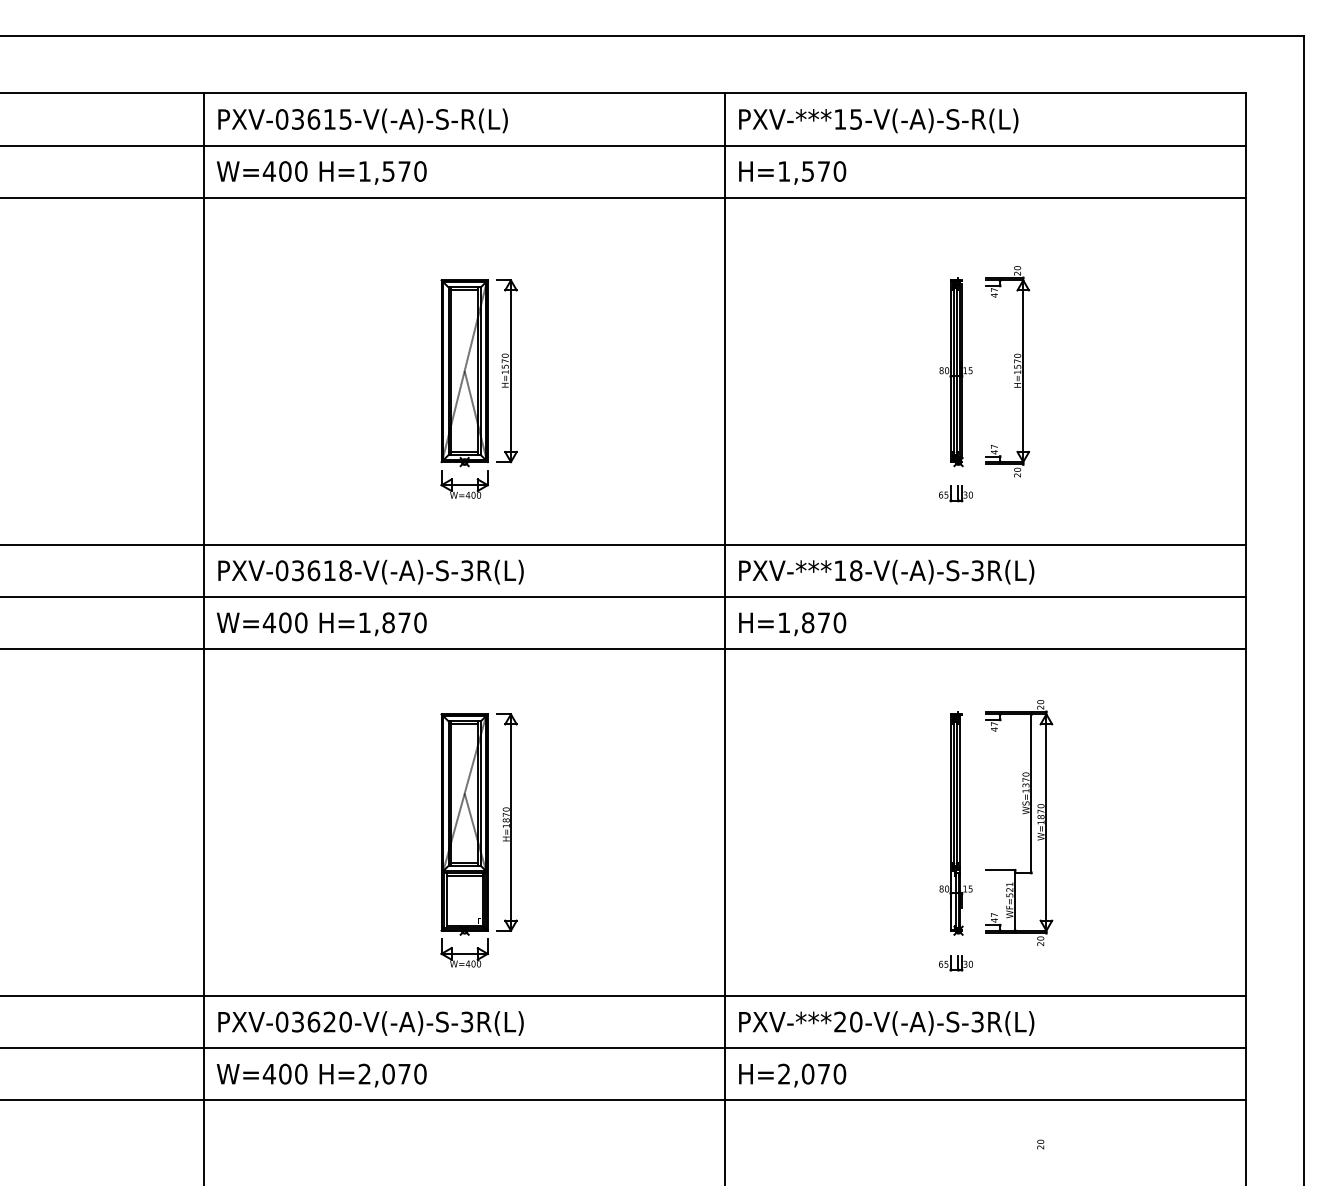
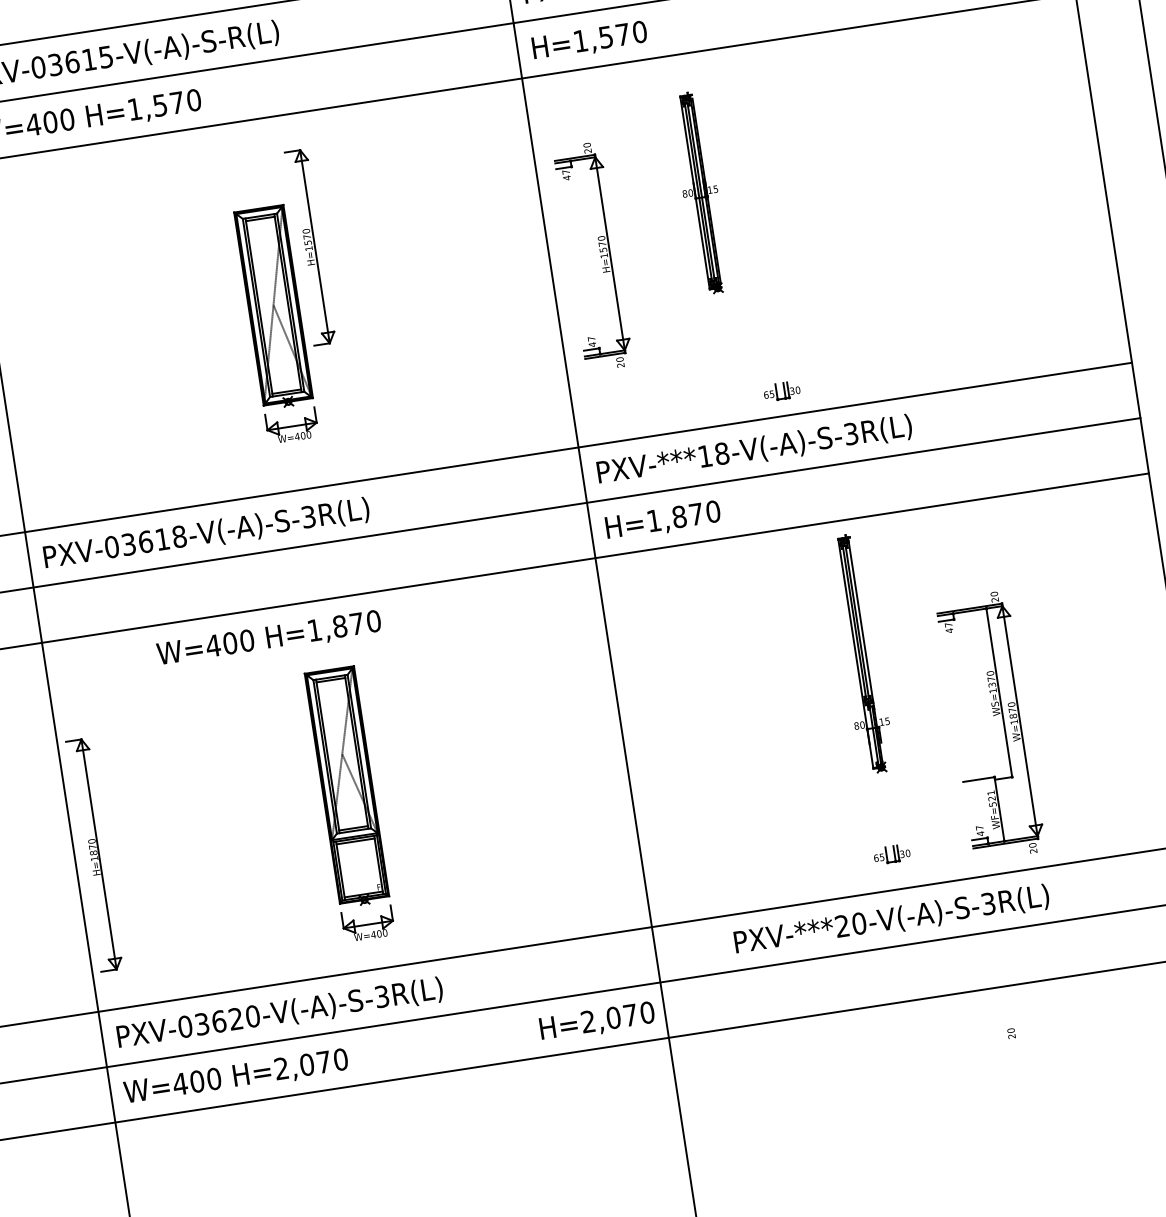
part: (506, 371) -> (310, 247), moved
part: (1014, 371) -> (600, 255), moved
part: (955, 372) -> (700, 193), moved
part: (955, 493) -> (781, 391), moved
text: (321, 624) -> (268, 639), moved
part: (1022, 814) -> (993, 716), moved
part: (506, 822) -> (94, 855), moved
part: (955, 823) -> (860, 654), moved
text: (886, 1023) -> (891, 920), moved
text: (792, 1075) -> (597, 1021), moved

